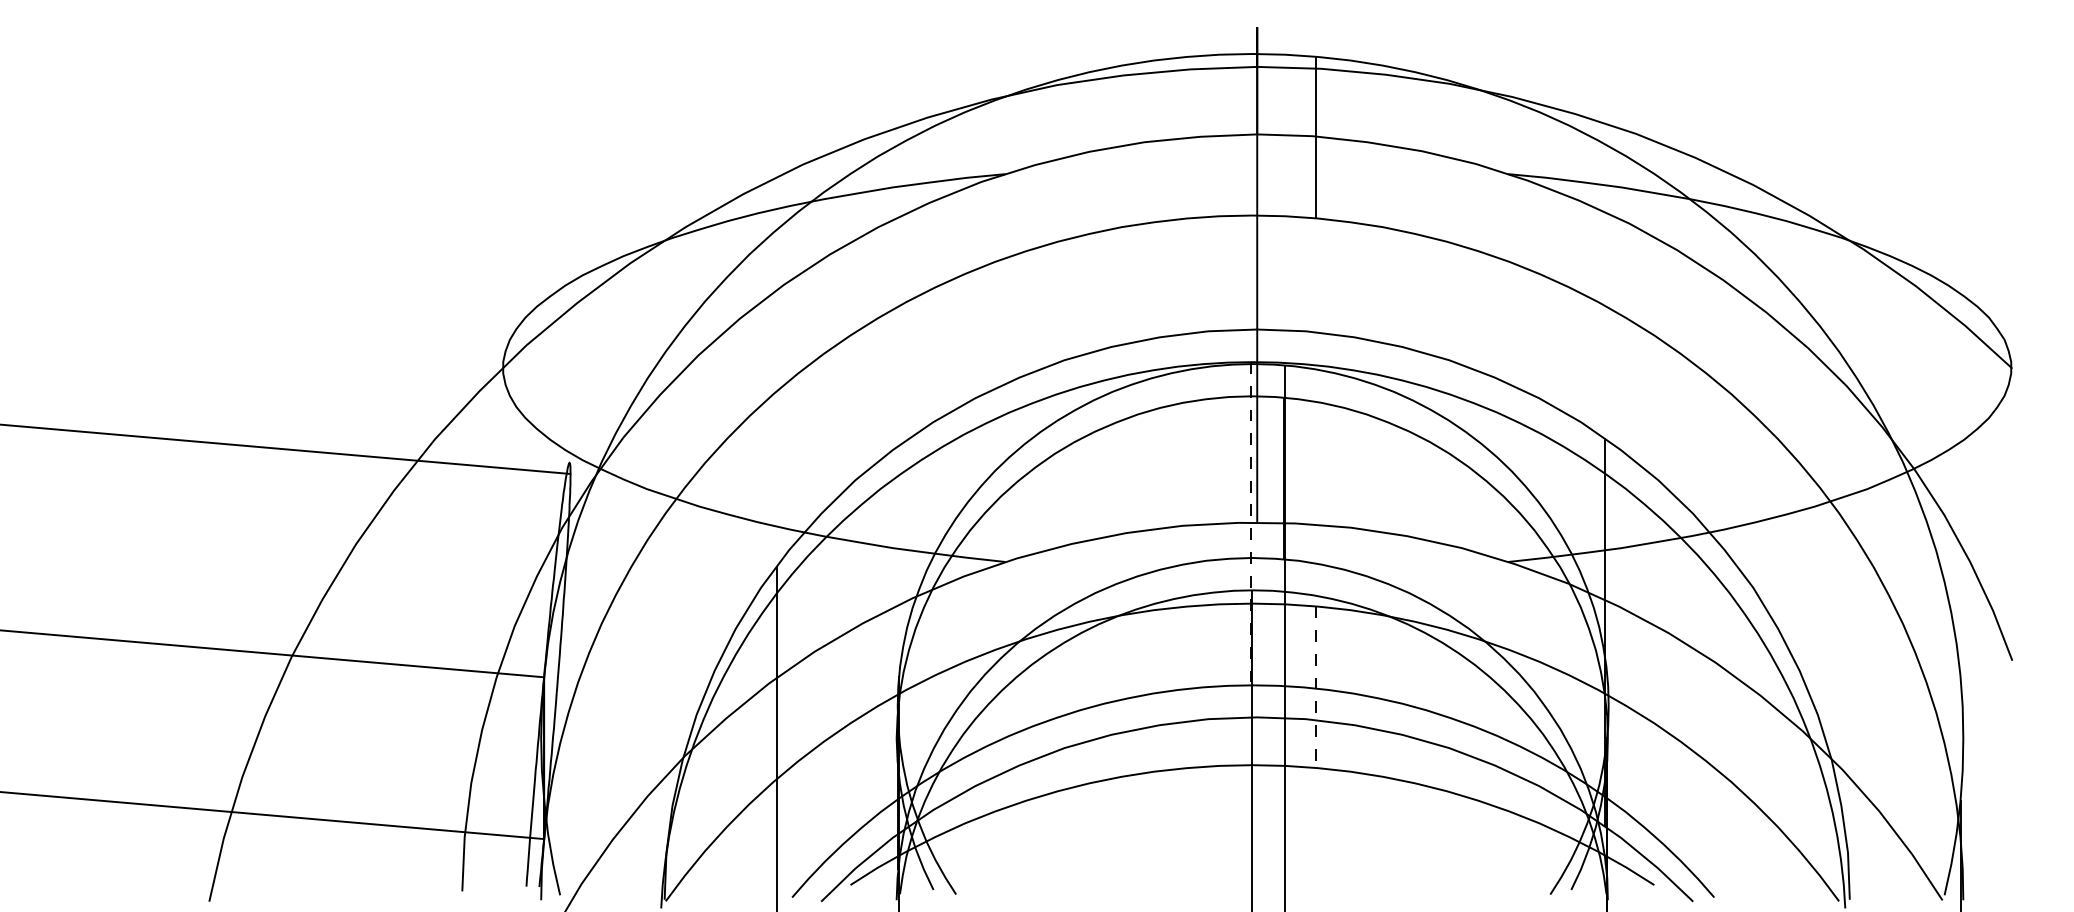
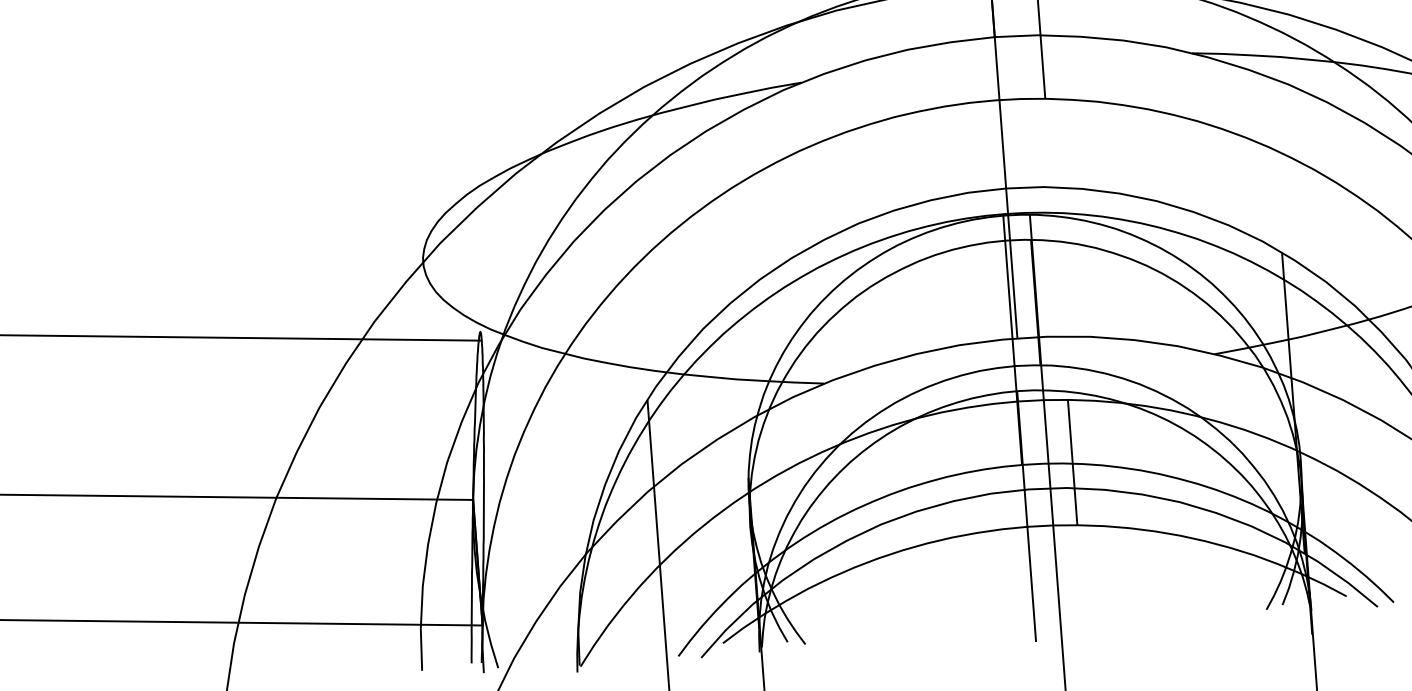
line: (1250, 523) -> (1012, 339), dashed -> solid
line: (1316, 687) -> (1073, 462), dashed -> solid

